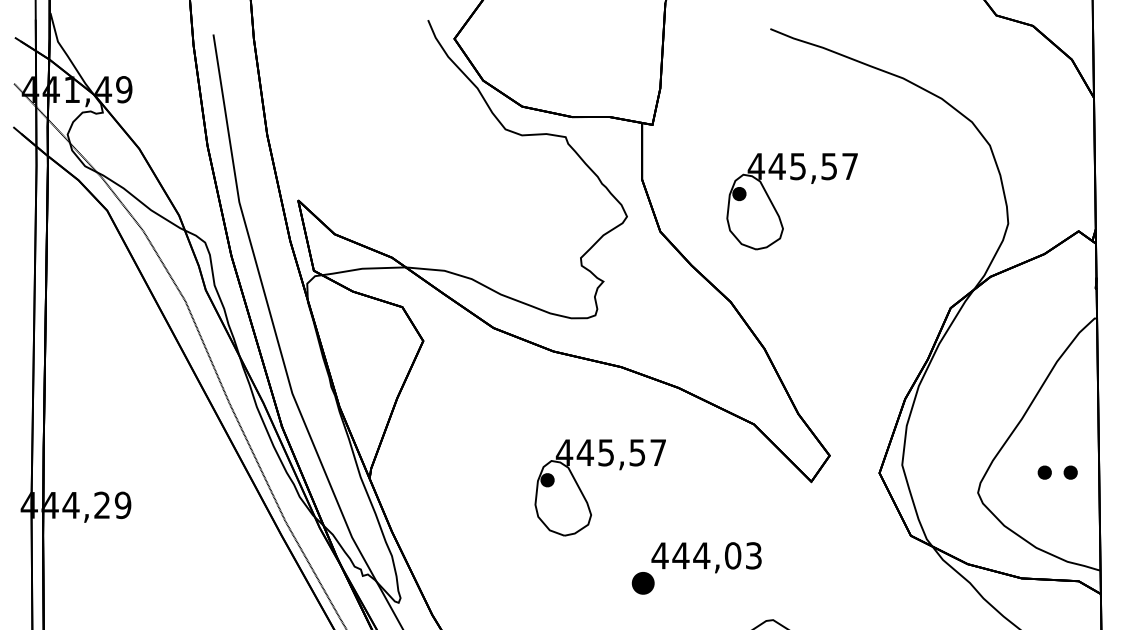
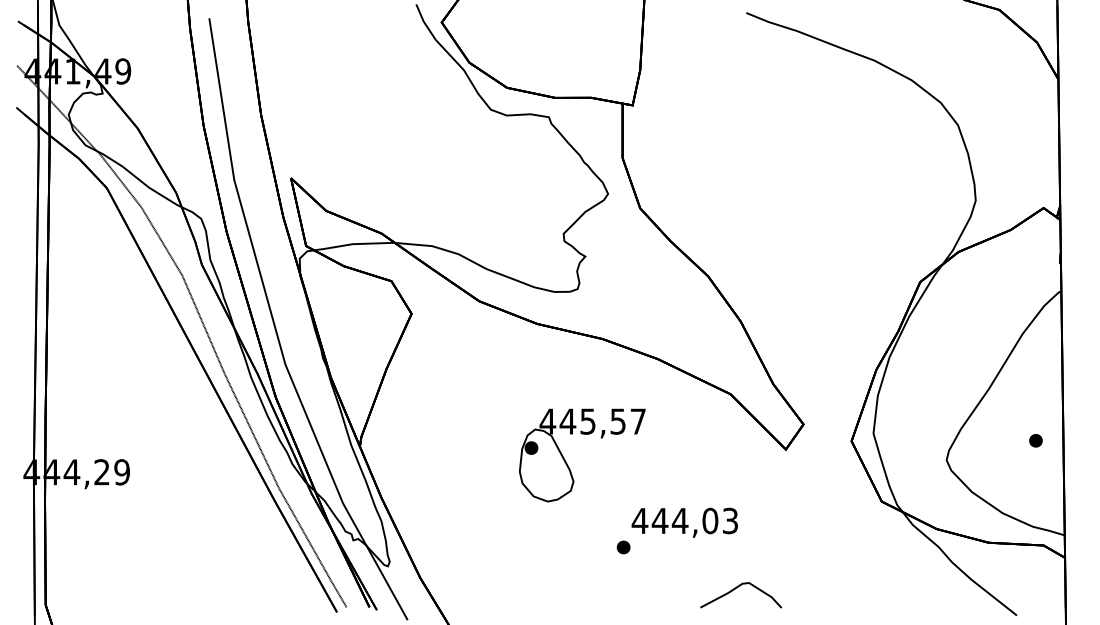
part: (776, 209) -> (752, 187), removed
part: (1044, 472) -> (1010, 440), removed
part: (642, 583) -> (623, 547), size x0.62

